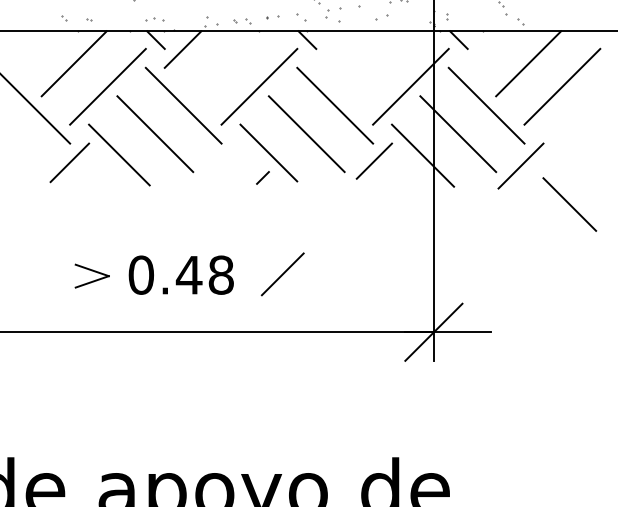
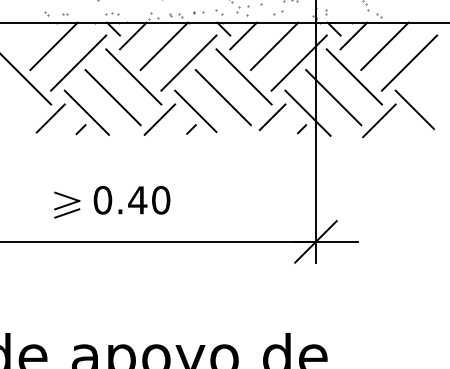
line: (334, 48) -> (243, 35), added
line: (485, 48) -> (353, 35), added
line: (225, 63) -> (164, 46), added
line: (376, 63) -> (274, 46), added
line: (110, 177) -> (80, 129), added
line: (415, 177) -> (302, 129), added
line: (569, 204) -> (414, 109), moved
line: (282, 274) -> (159, 119), moved
text: (221, 275) -> (161, 200), 0.48 -> 0.40
line: (92, 293) -> (67, 213), added

